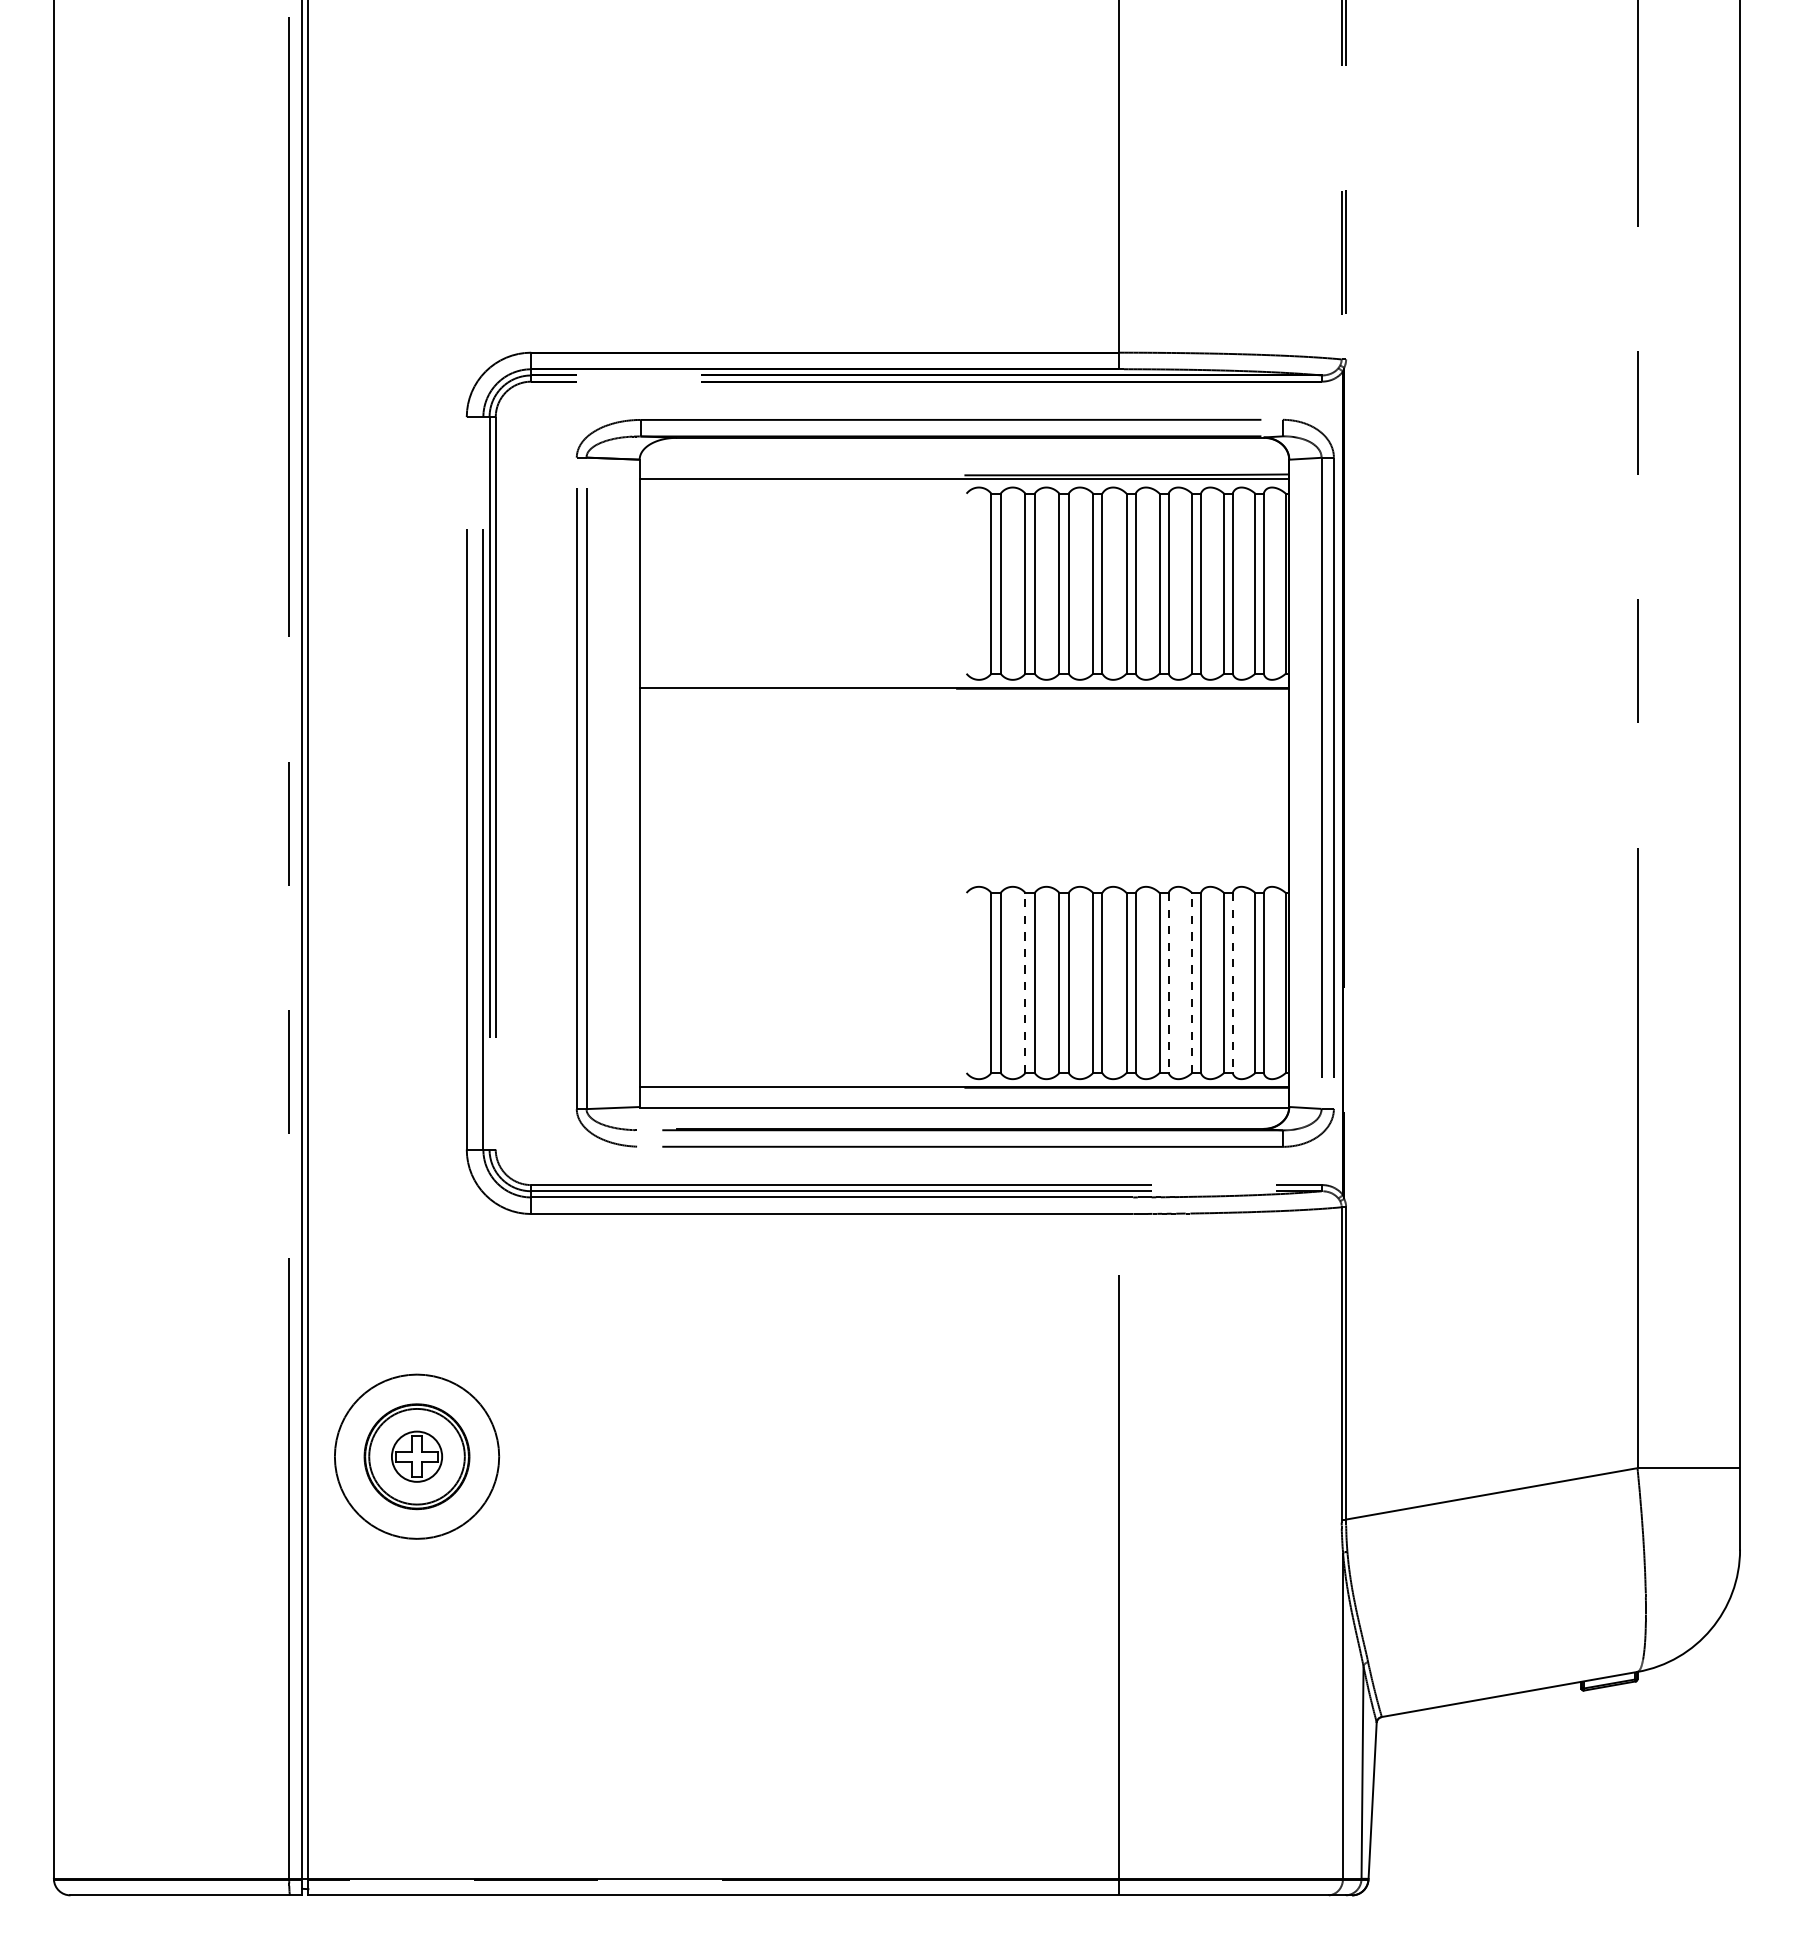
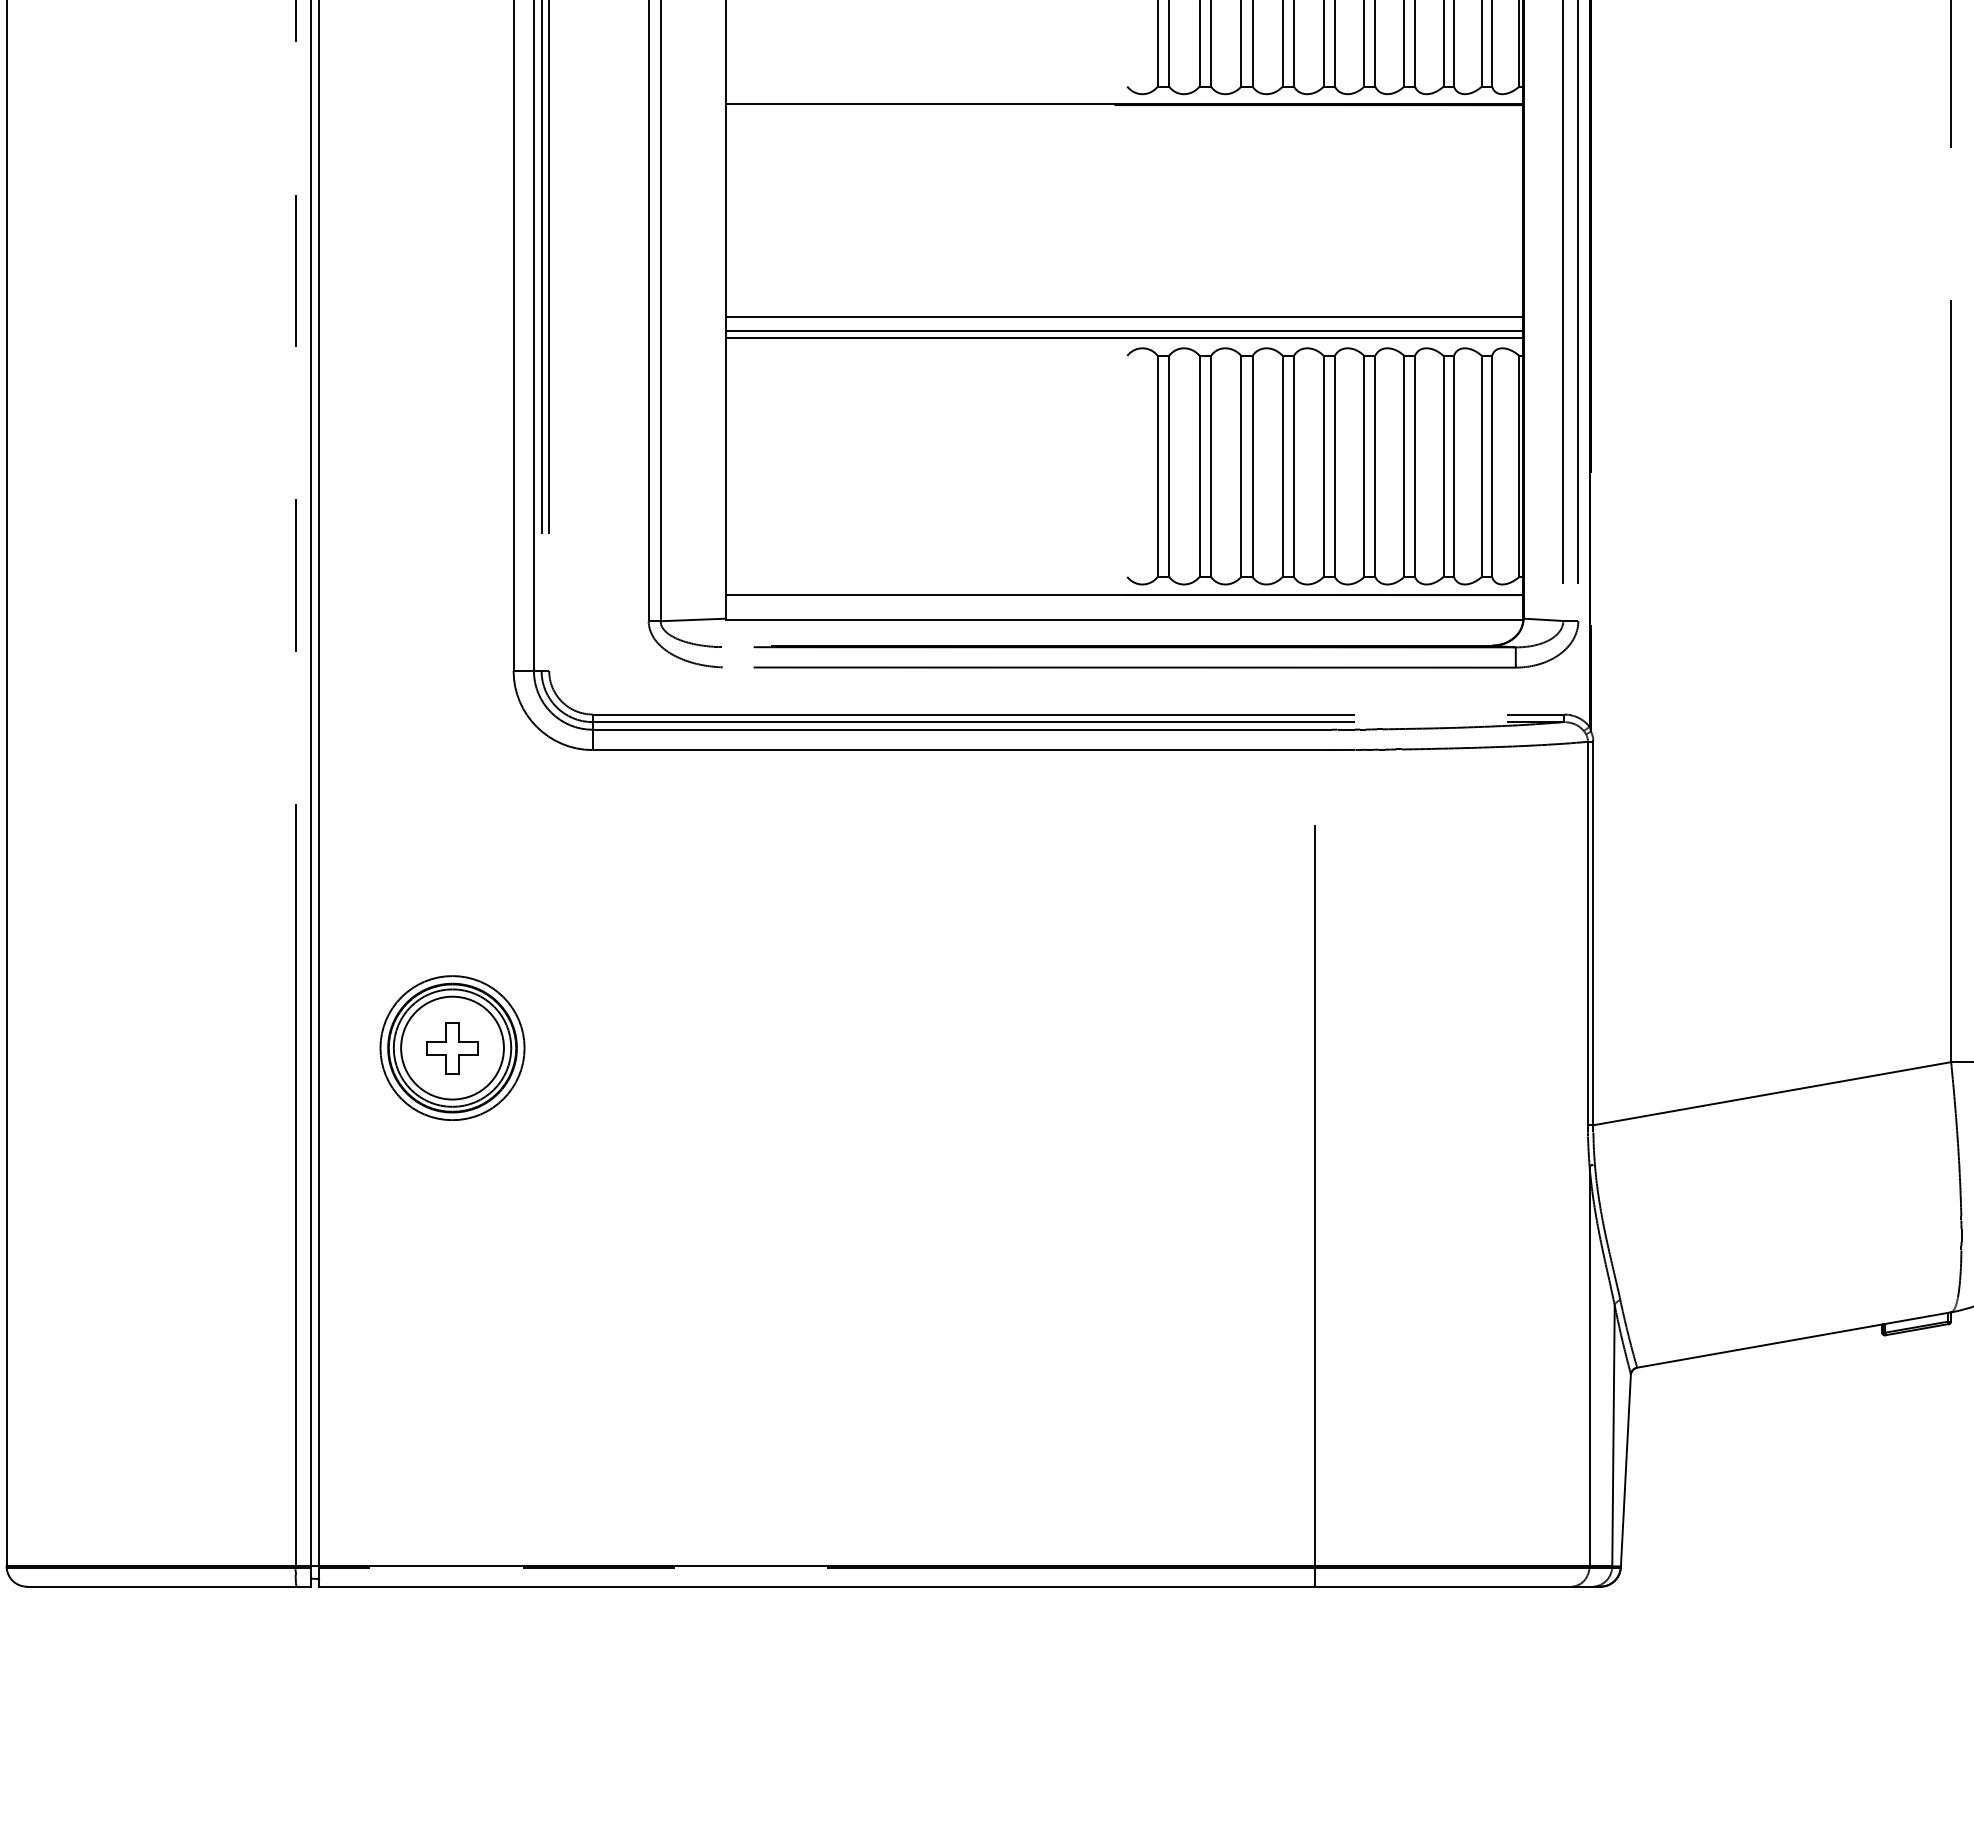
line: (964, 861) -> (1124, 317), added
line: (964, 873) -> (1124, 331), added
line: (964, 878) -> (1124, 338), added
line: (1025, 983) -> (1199, 467), dashed -> solid
line: (1168, 983) -> (1375, 467), dashed -> solid
line: (1192, 983) -> (1404, 467), dashed -> solid
line: (1232, 983) -> (1453, 467), dashed -> solid
circle: (416, 1456) -> (451, 1047), size x0.71
circle: (416, 1456) -> (451, 1047), size x1.67

